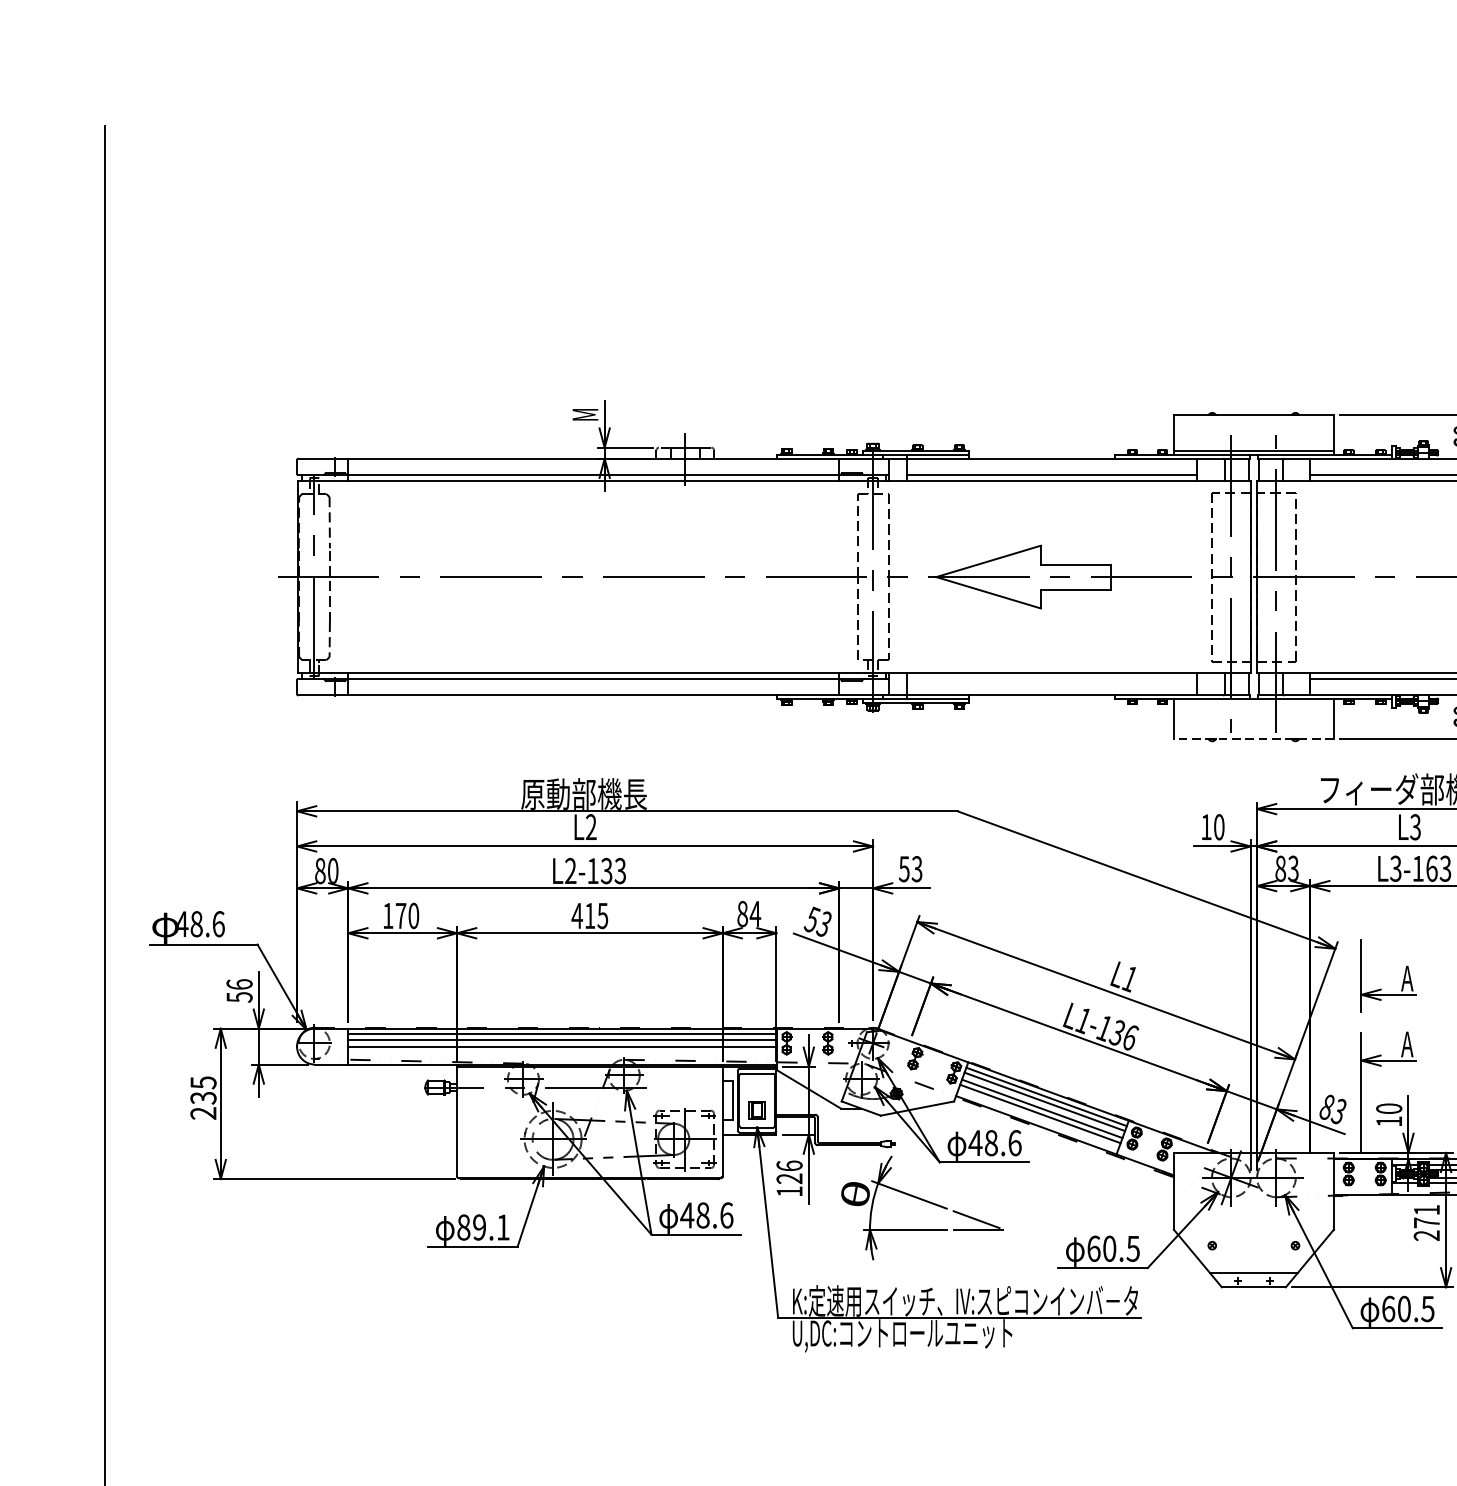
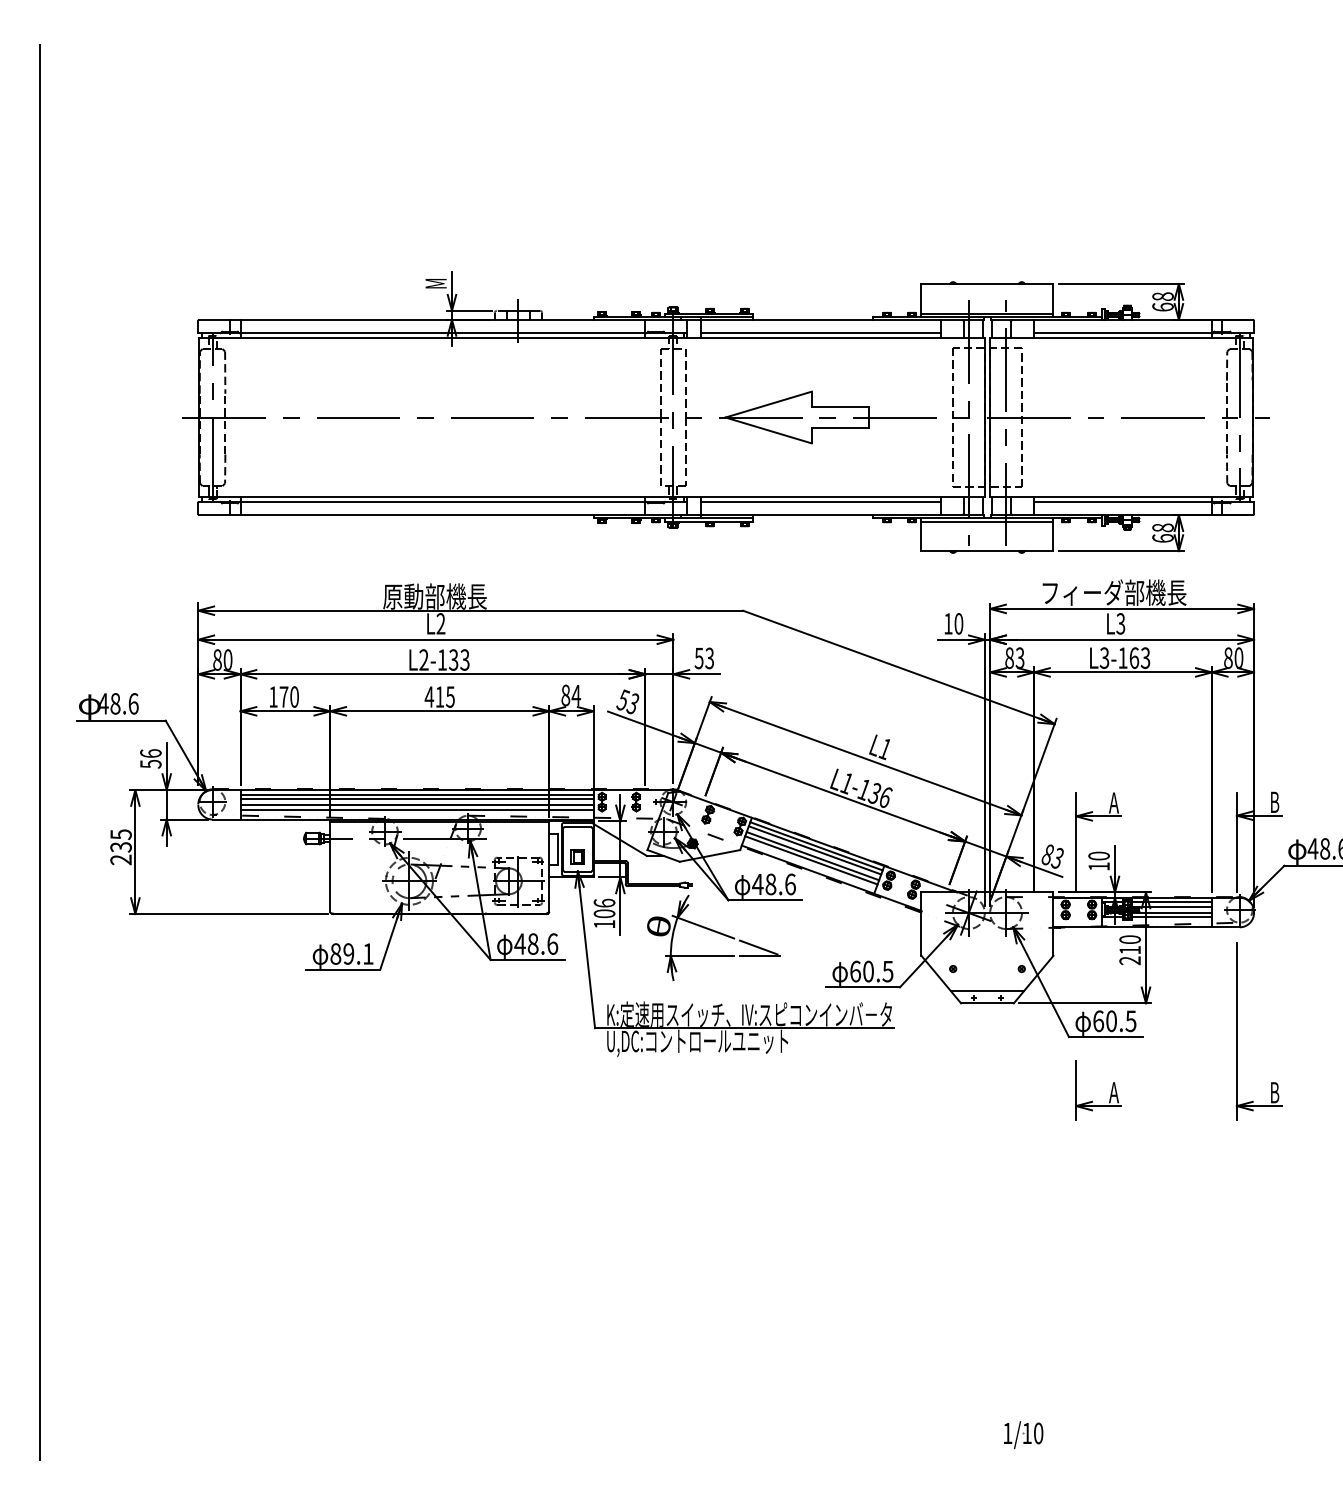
line: (1051, 680) -> (820, 502), added
line: (1253, 703) -> (987, 521), added
line: (1253, 739) -> (987, 551), dashed -> solid
part: (1381, 988) -> (1092, 1100), moved
line: (562, 1052) -> (417, 809), added
text: (789, 1178) -> (604, 913), 126 -> 106
text: (1426, 1215) -> (1129, 944), 271 -> 210

